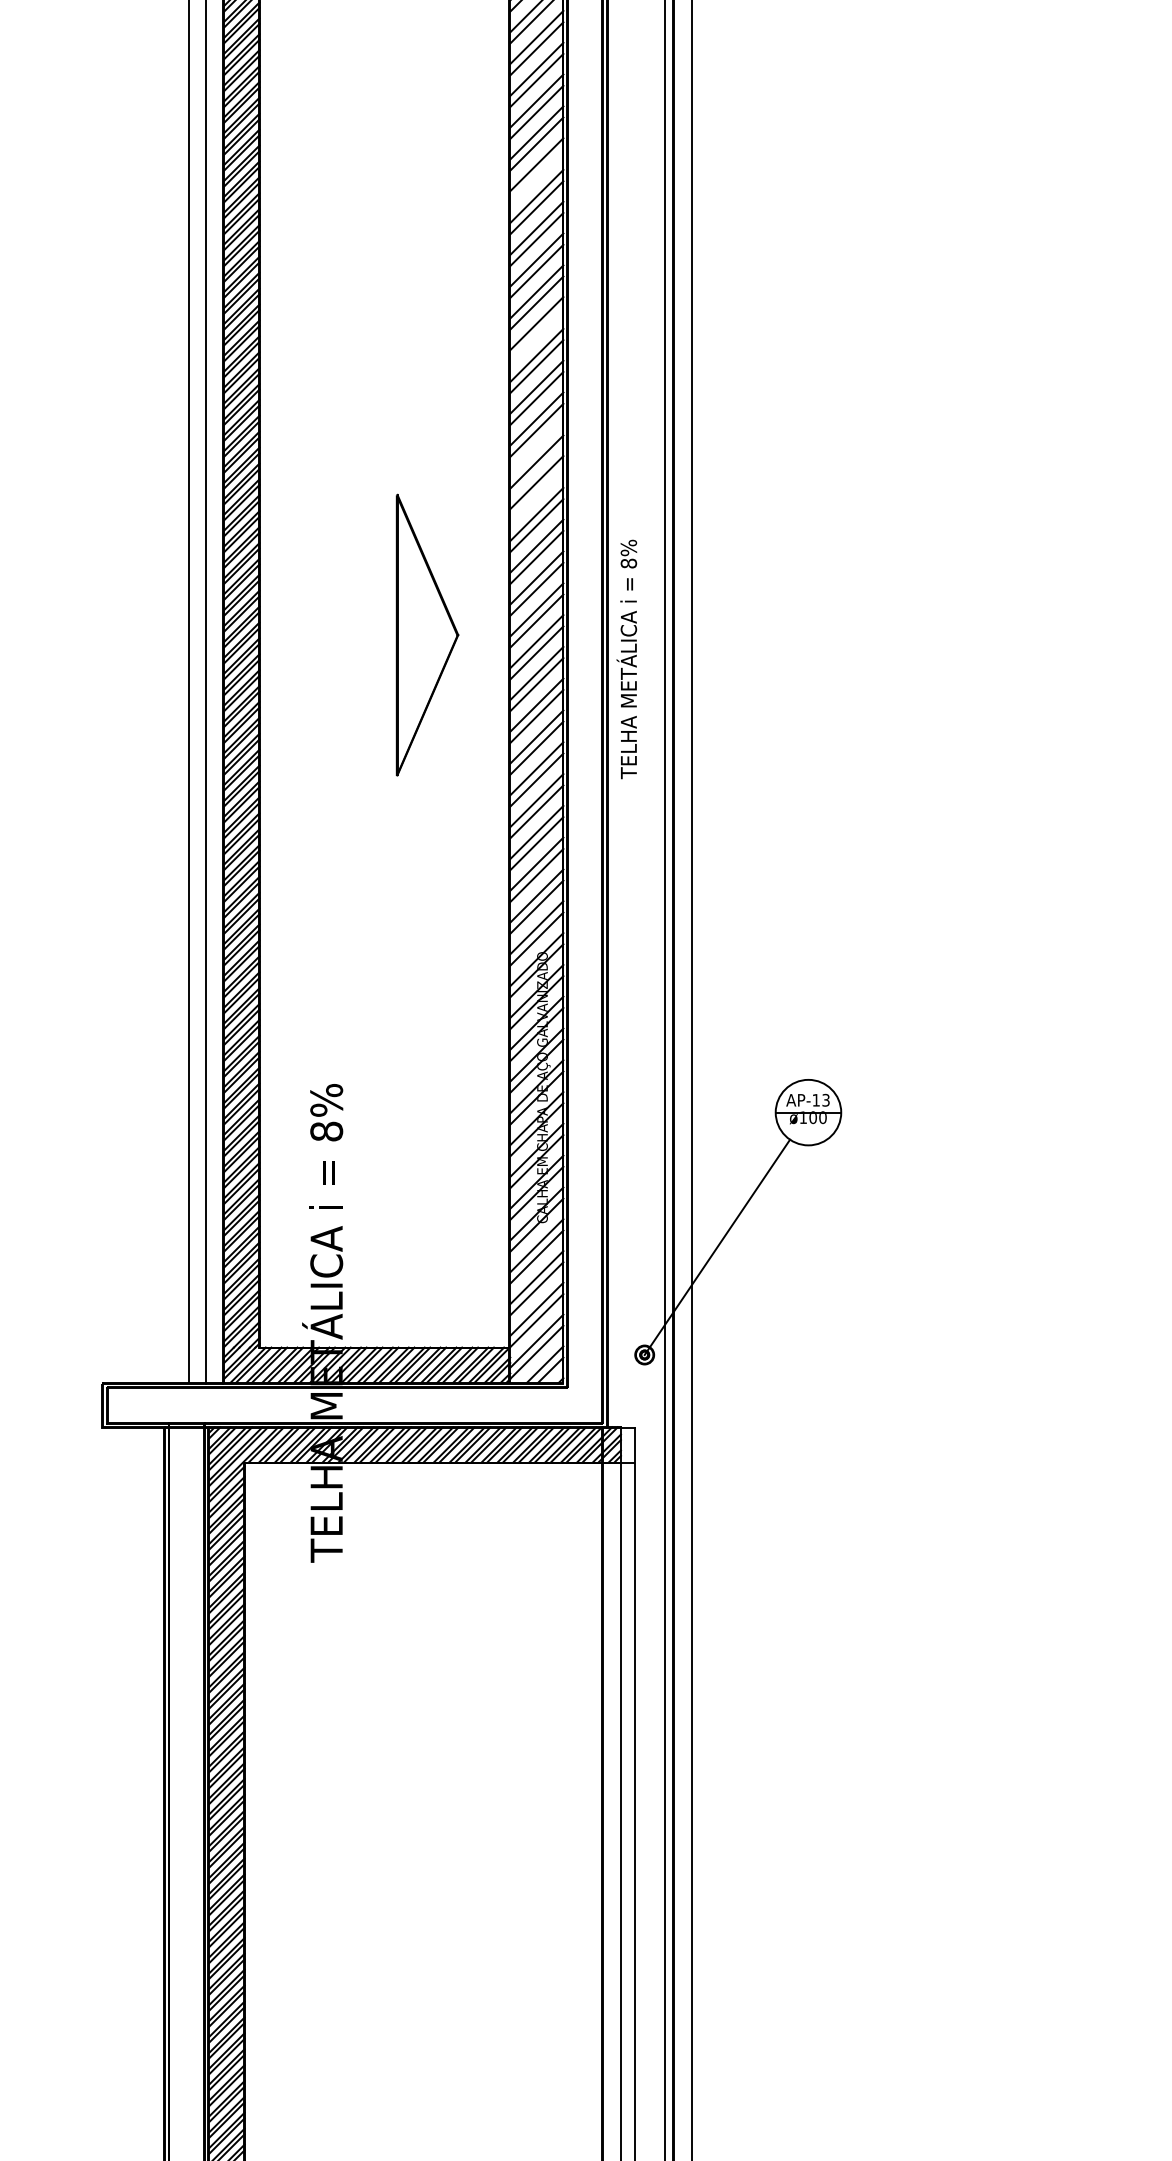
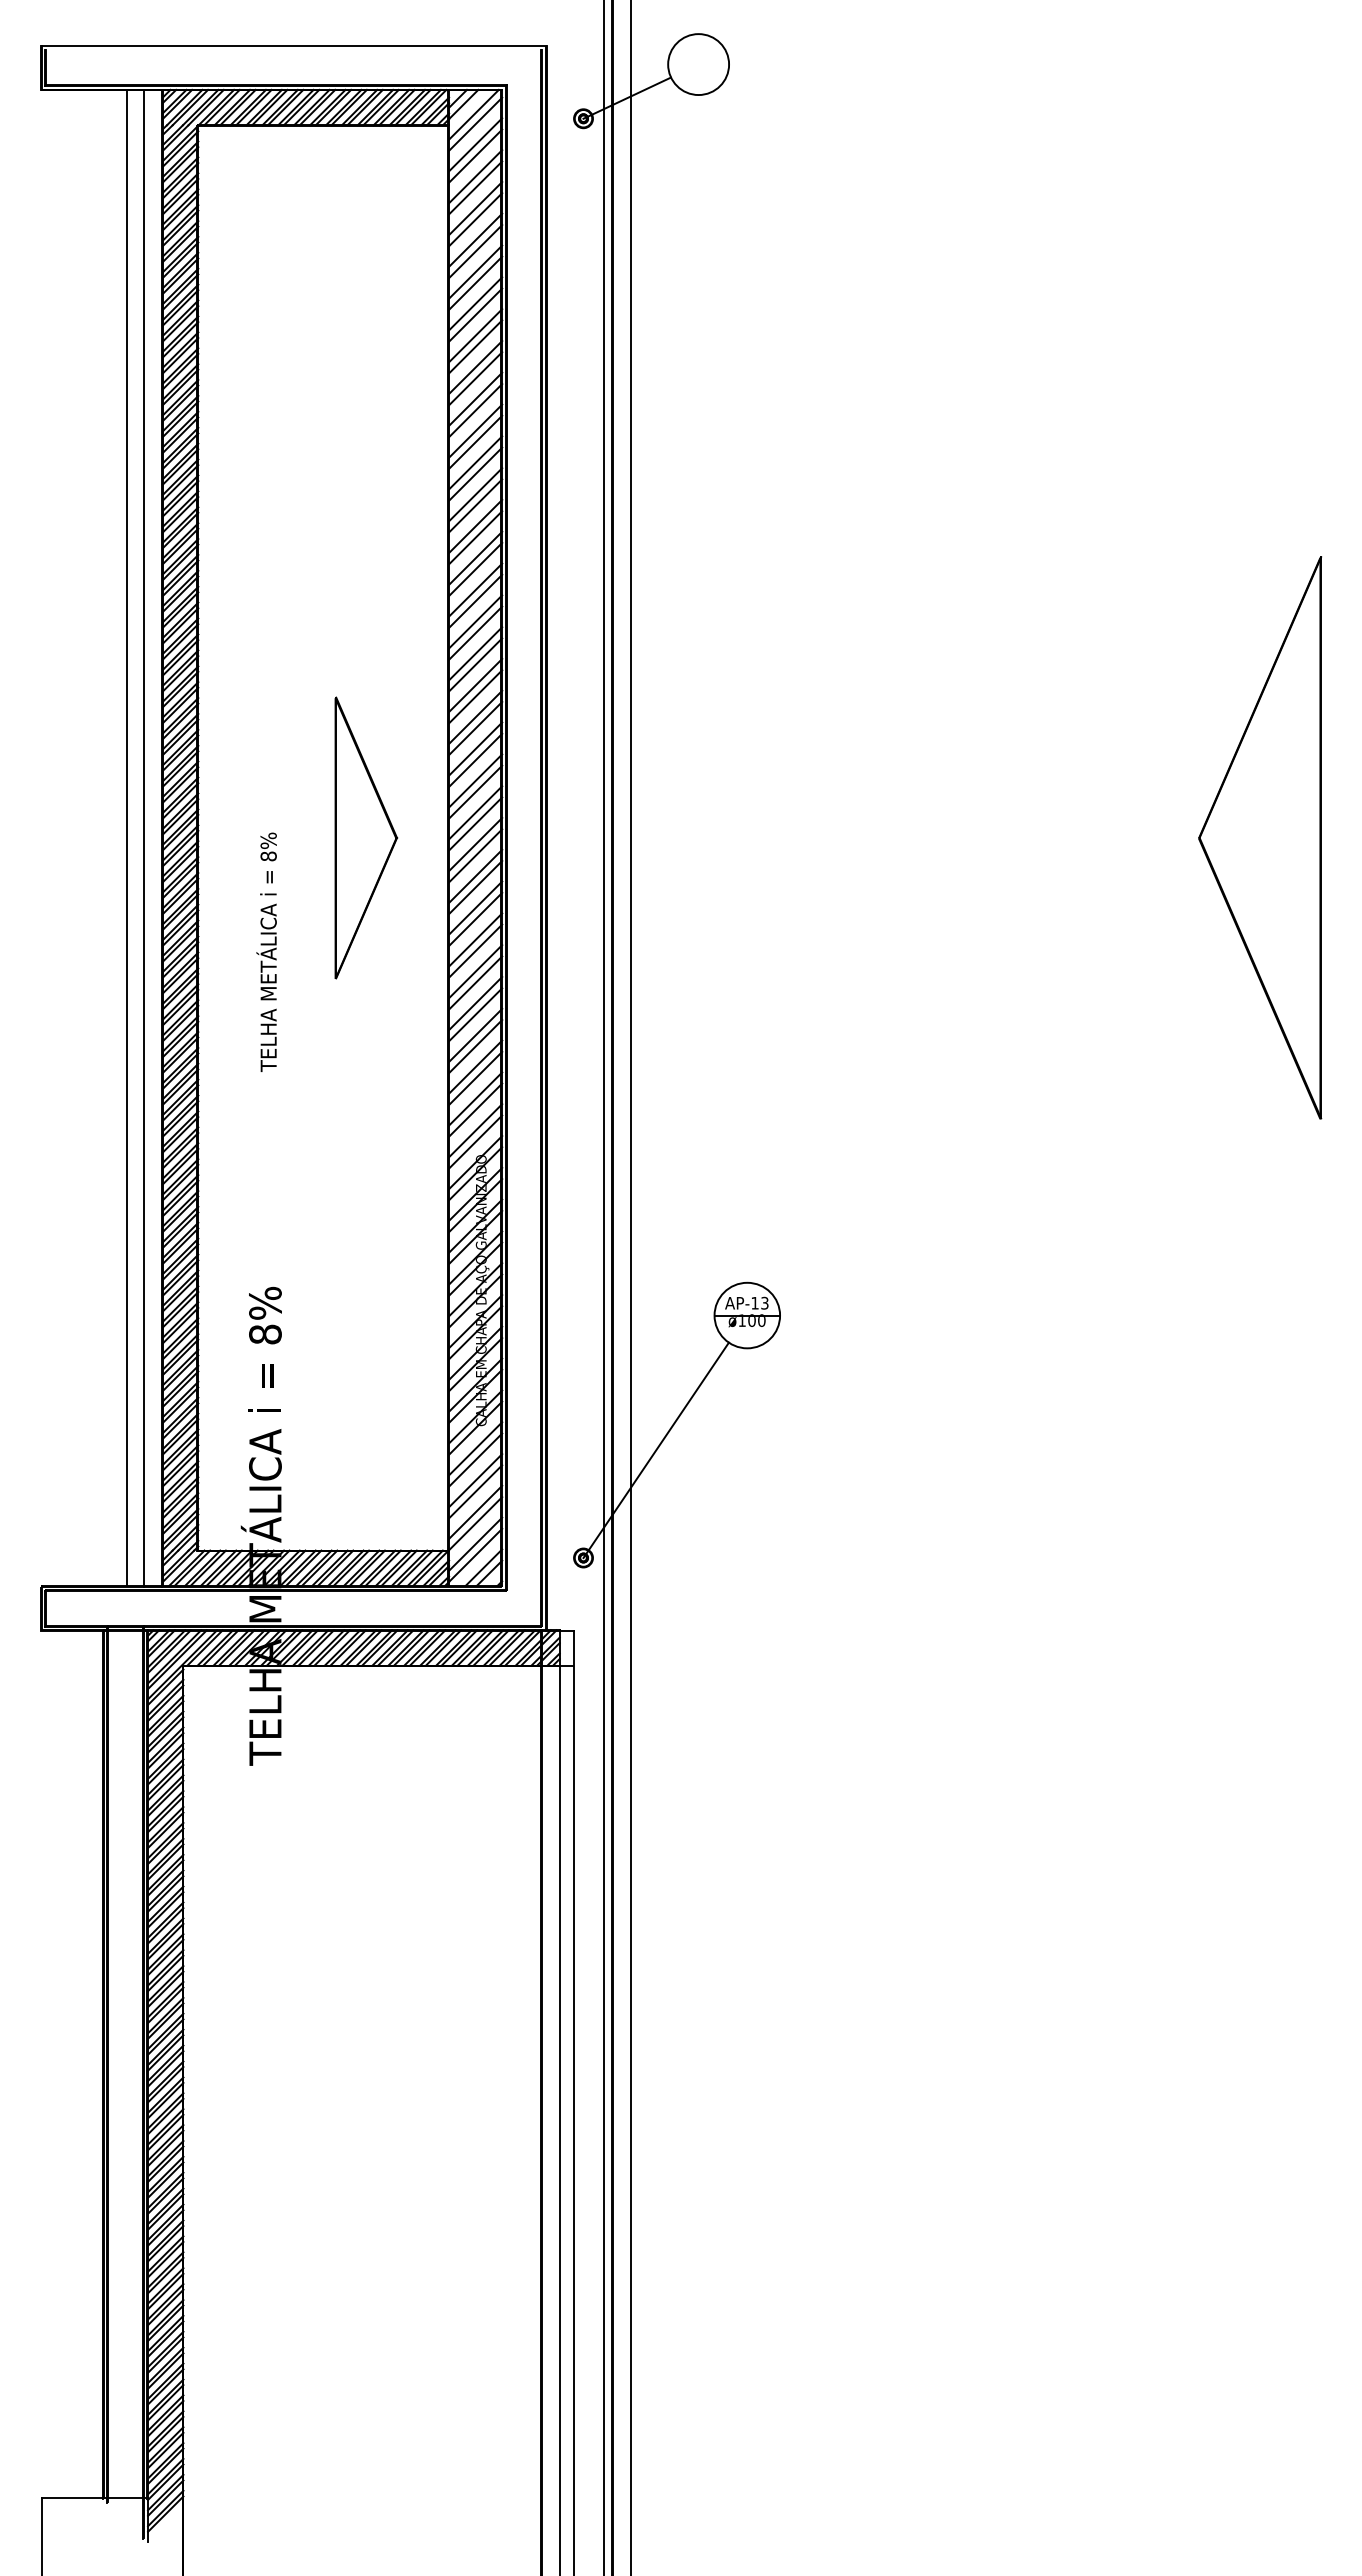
line: (536, 175) -> (475, 378), added
line: (536, 334) -> (475, 537), added
line: (536, 450) -> (475, 653), added
line: (536, 493) -> (475, 696), added
text: (626, 658) -> (266, 951), moved

